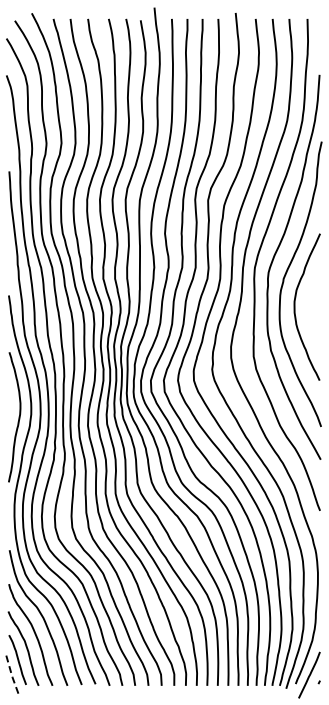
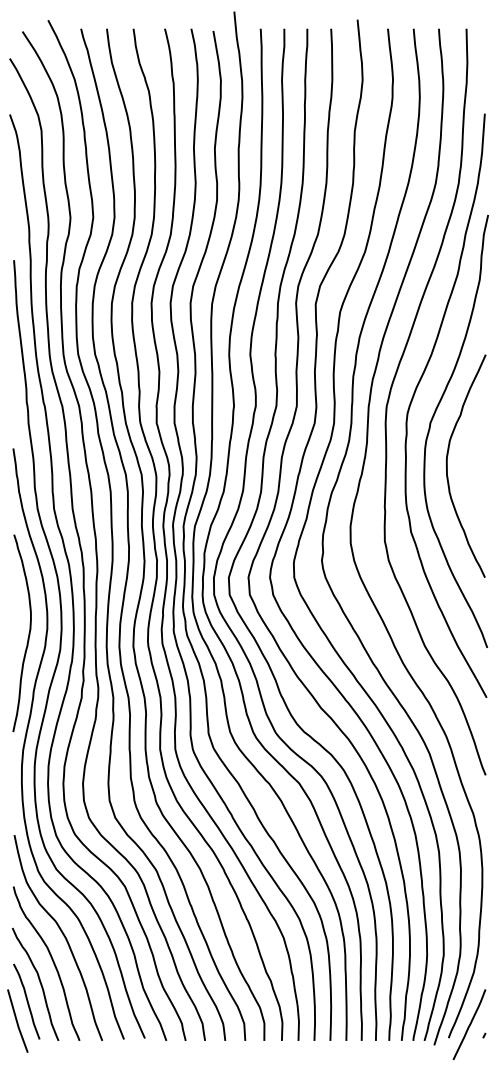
line: (11, 673) -> (17, 1022), dashed -> solid

